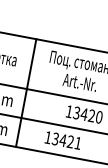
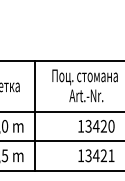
text: (63, 140) -> (96, 155), moved

